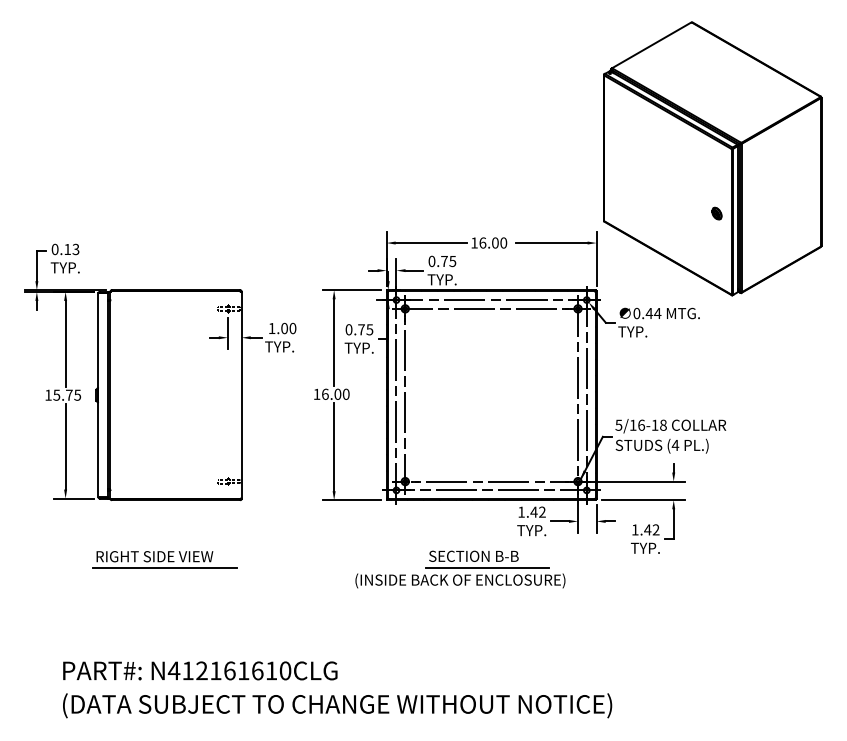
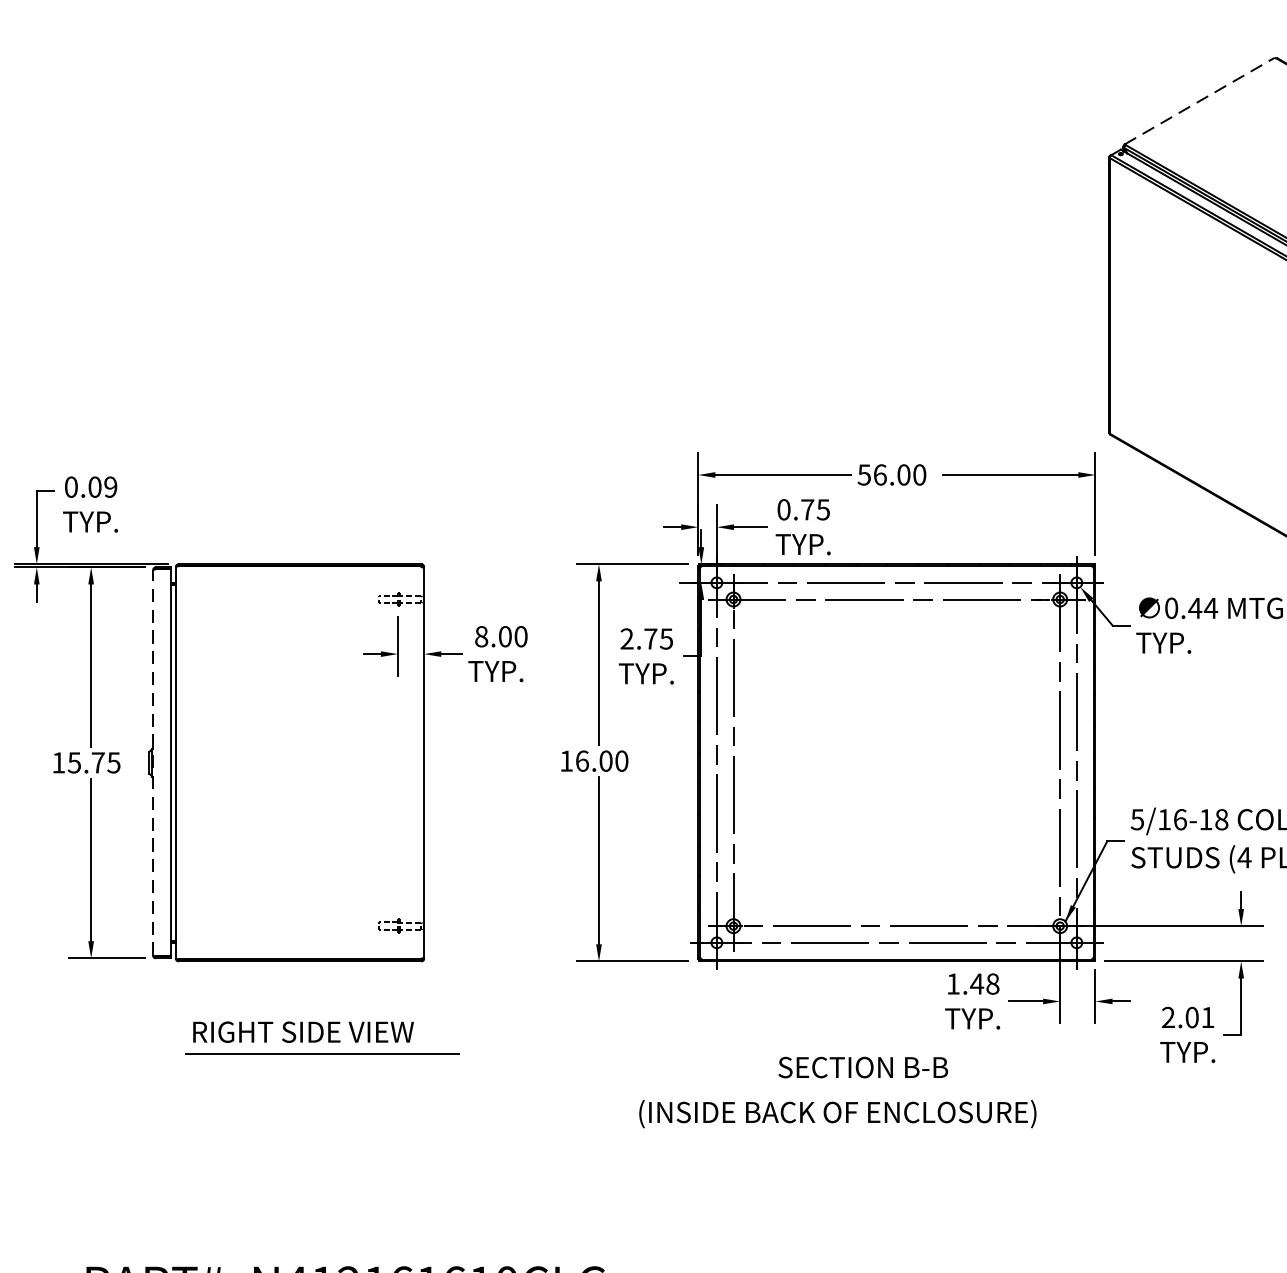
line: (651, 45) -> (1199, 101), solid -> dashed
text: (474, 242) -> (864, 473), 16.00 -> 56.00
text: (71, 249) -> (102, 487), 0.13 -> 0.09
text: (271, 328) -> (480, 636), 1.00 -> 8.00
text: (348, 329) -> (626, 638), 0.75 -> 2.75
line: (98, 395) -> (153, 763), solid -> dashed
text: (542, 511) -> (993, 982), 1.42 -> 1.48
text: (645, 529) -> (1187, 1016), 1.42 -> 2.01
part: (164, 559) -> (321, 1037), moved
line: (487, 567) -> (889, 1088), removed

